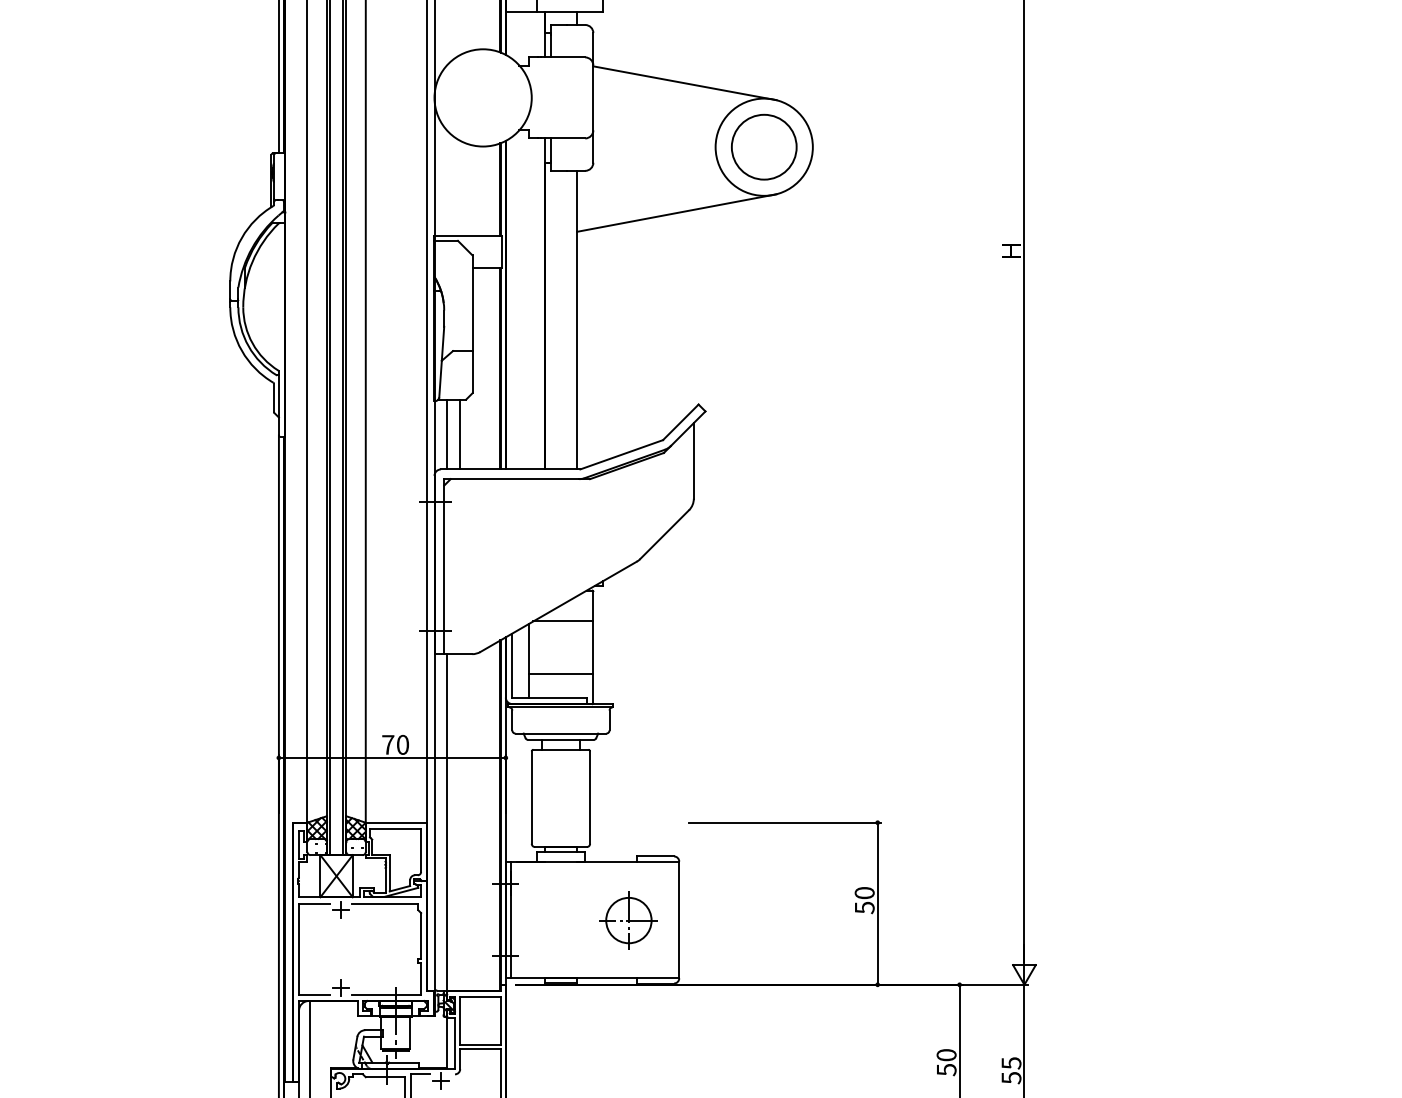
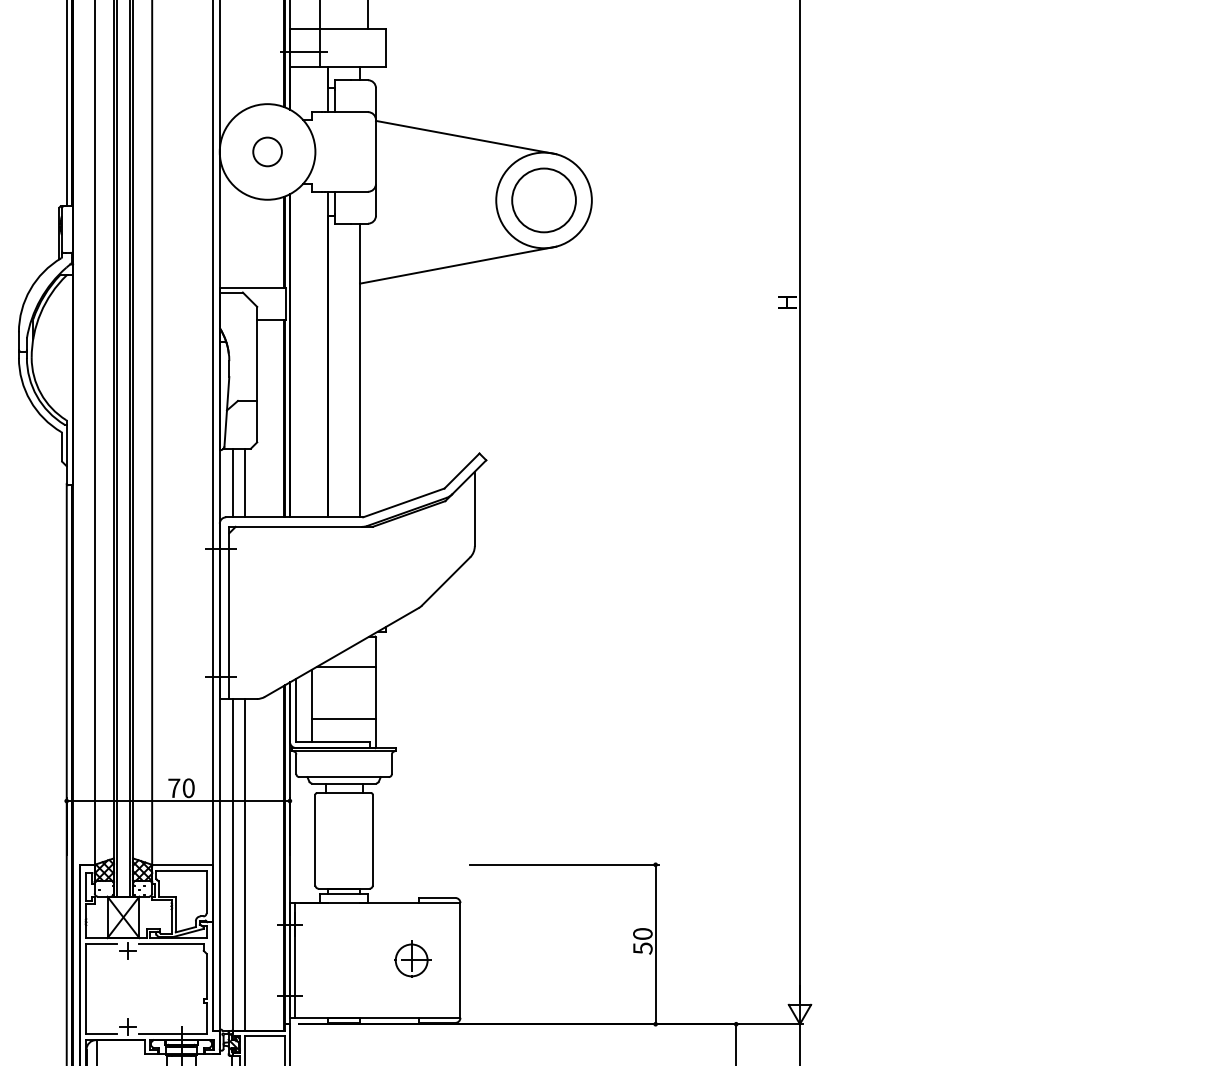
circle: (482, 97) -> (266, 151), added
line: (460, 822) -> (245, 864), added
part: (631, 918) -> (413, 958), size x0.71

